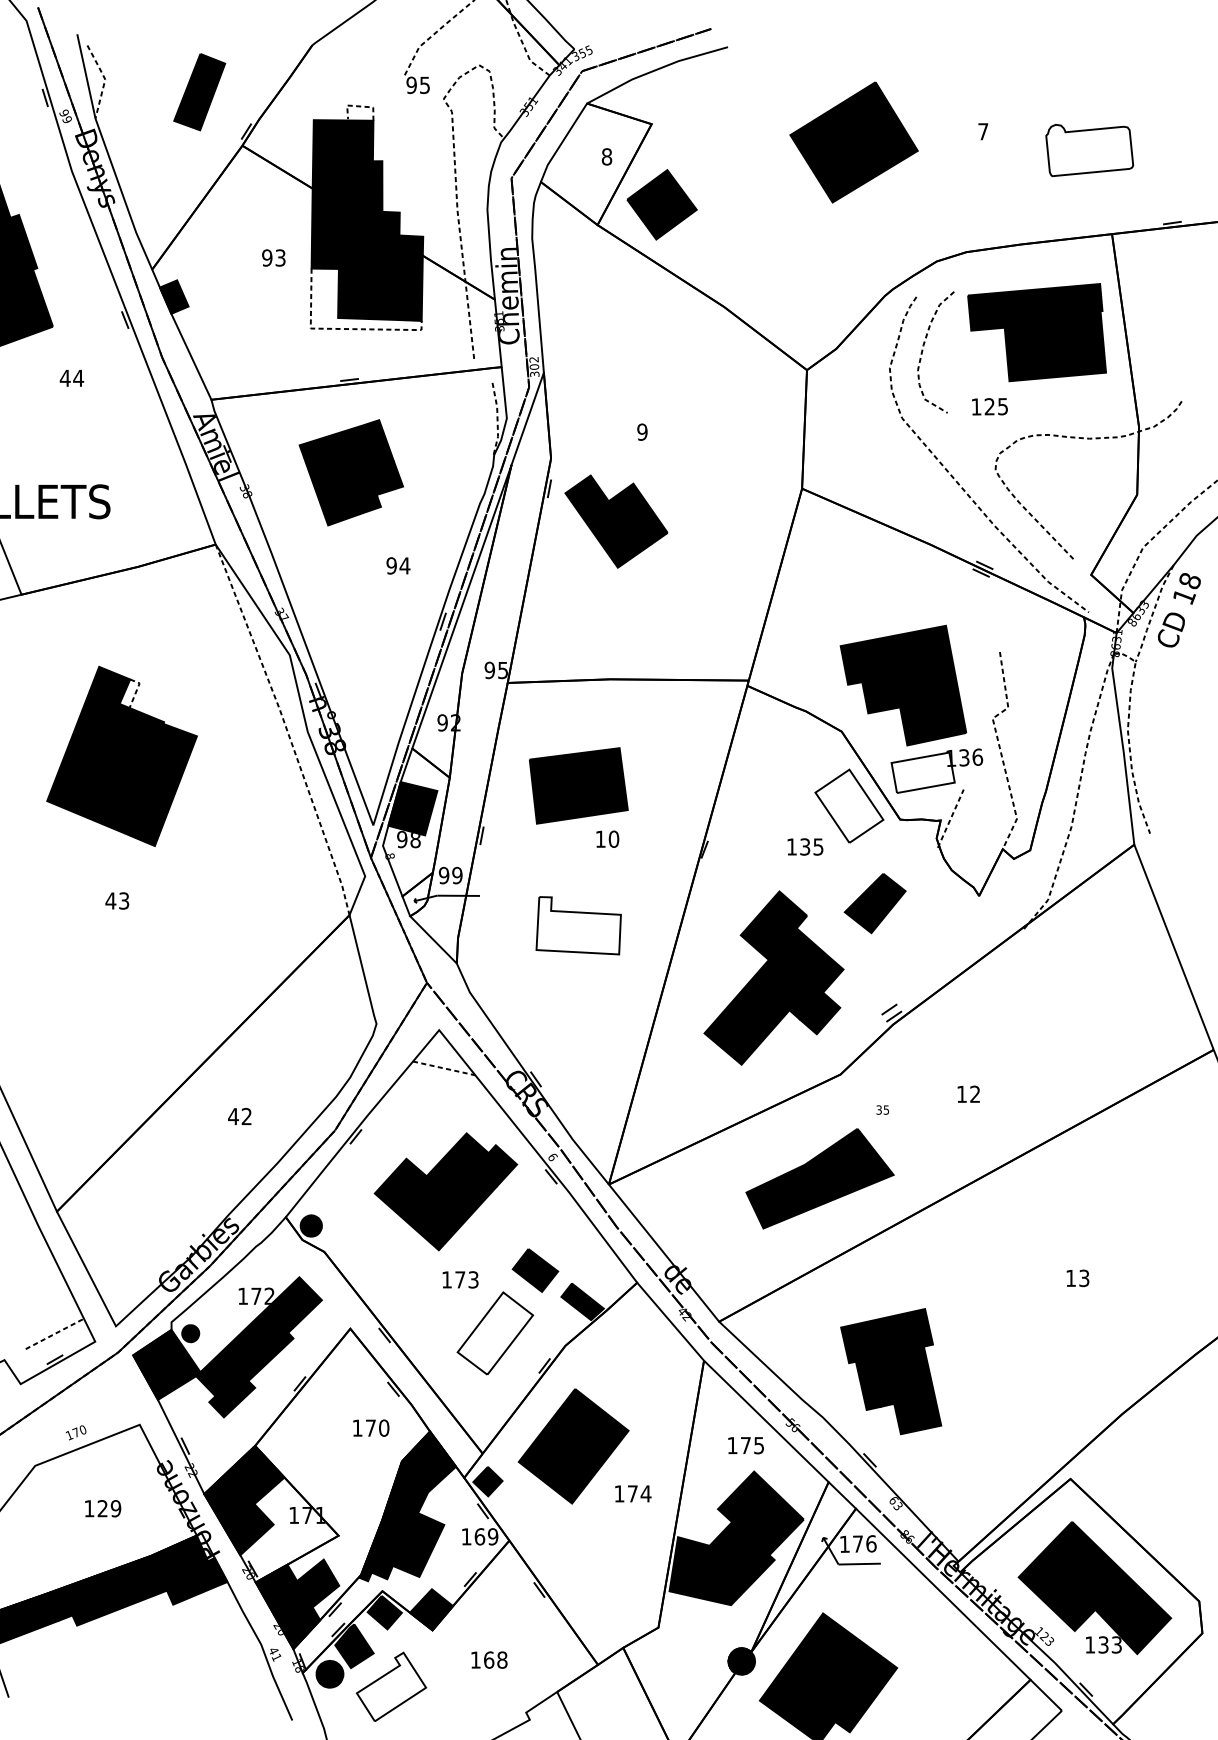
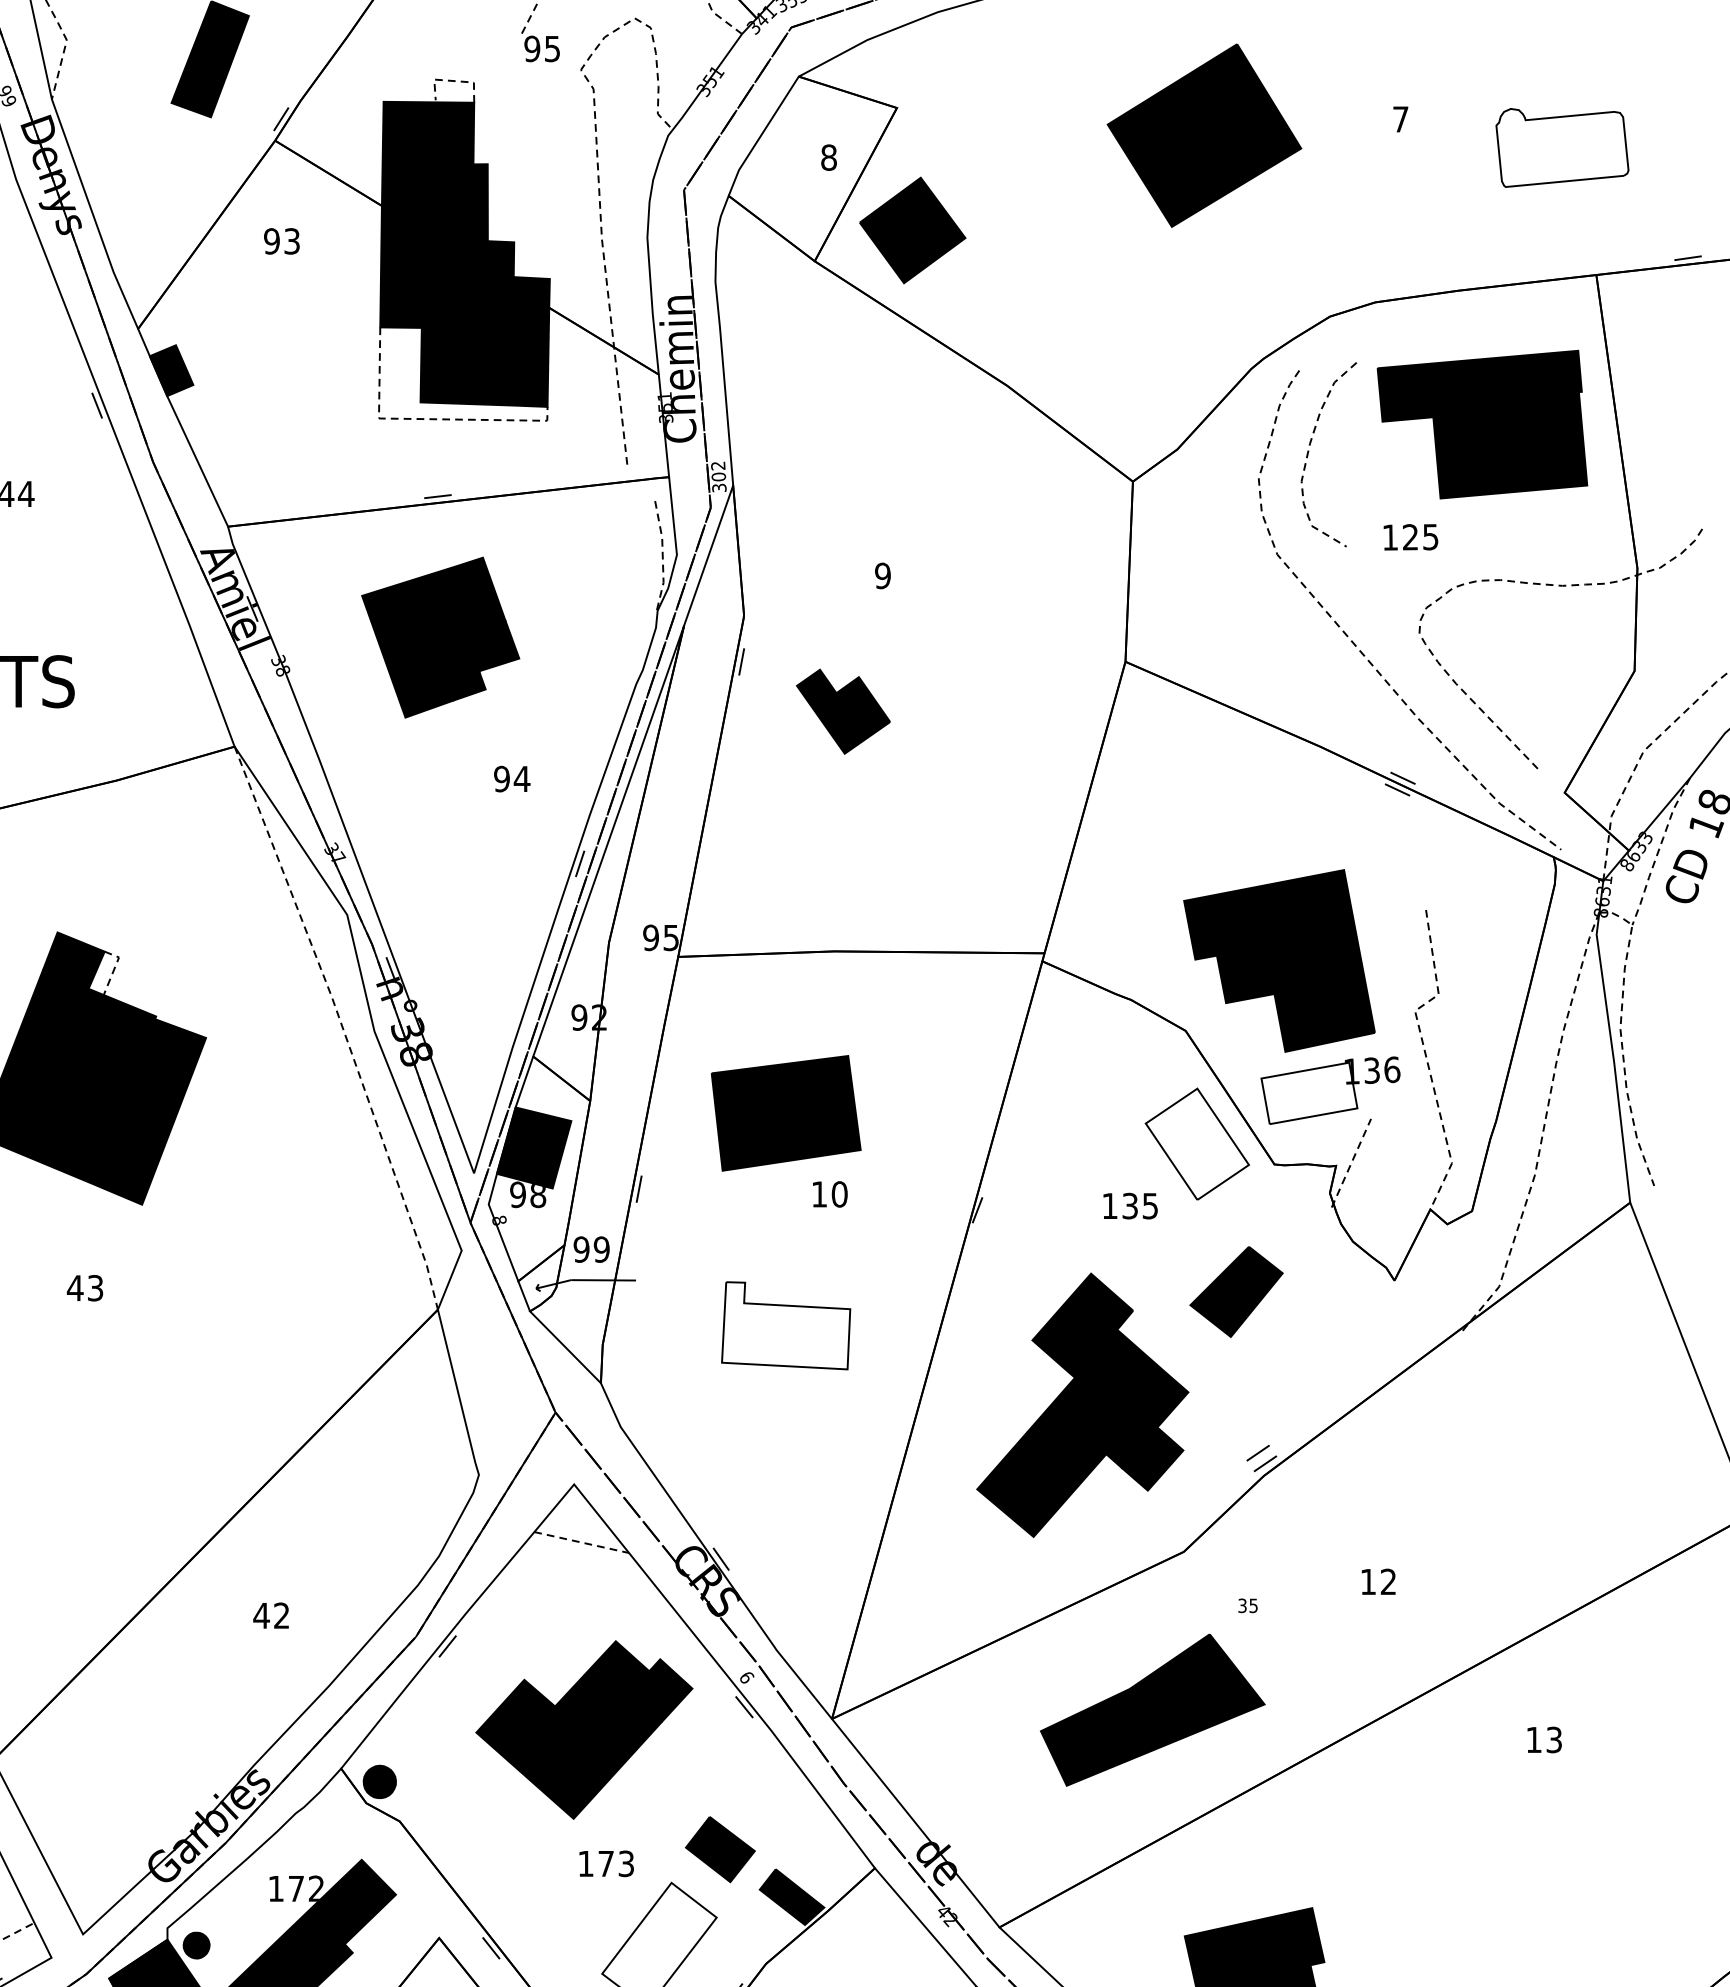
text: (273, 257) -> (281, 240), moved
part: (616, 521) -> (843, 711), size x0.6
text: (1077, 1278) -> (1543, 1740), moved

